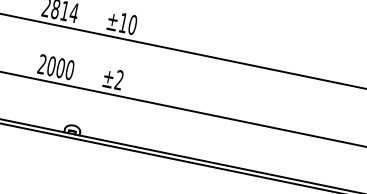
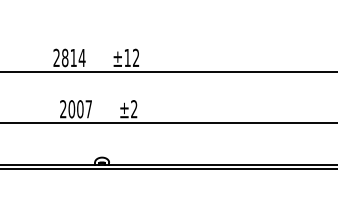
text: (132, 24) -> (135, 57), ±10 -> ±12
text: (69, 70) -> (88, 109), 2000 -> 2007

